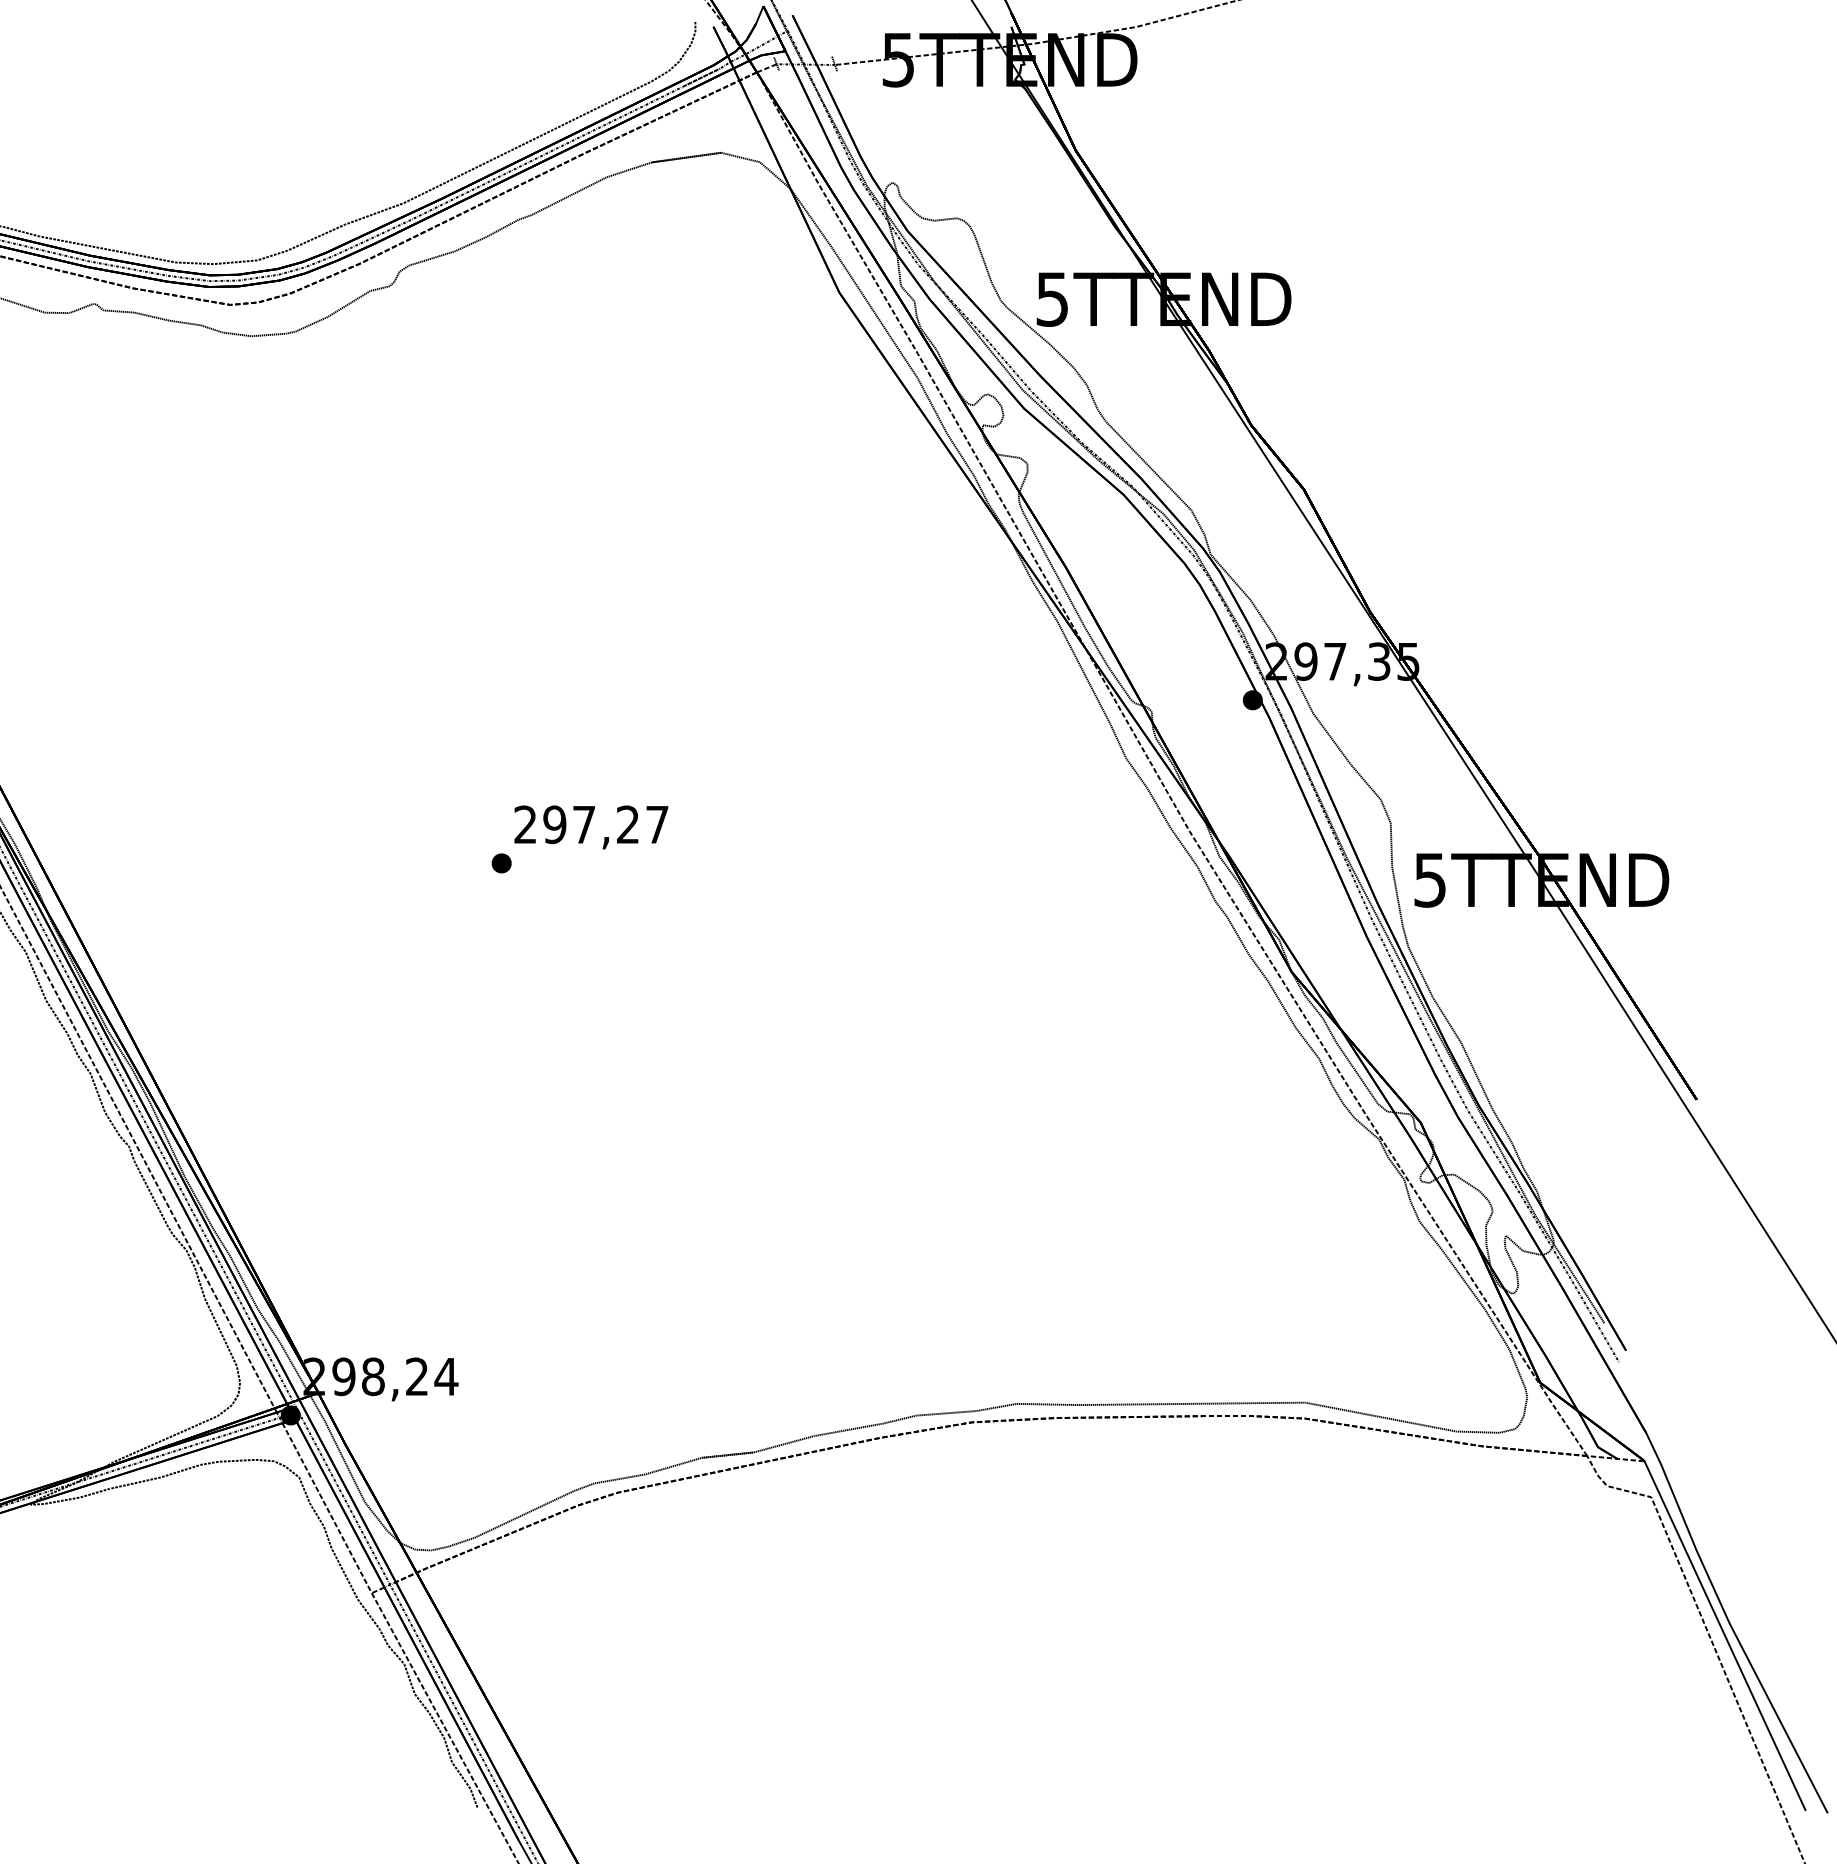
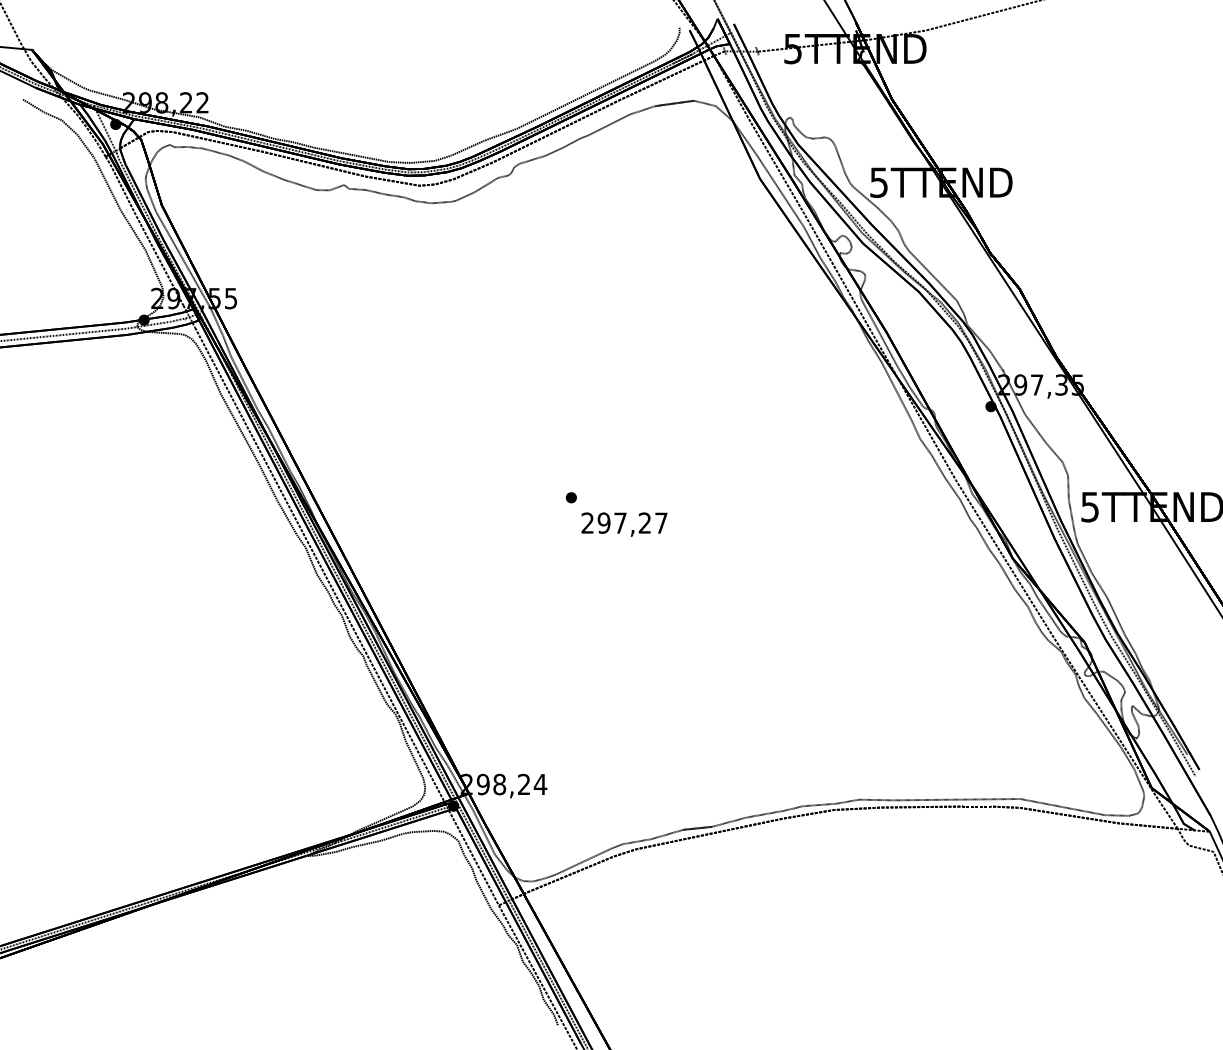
text: (591, 827) -> (624, 524), moved

